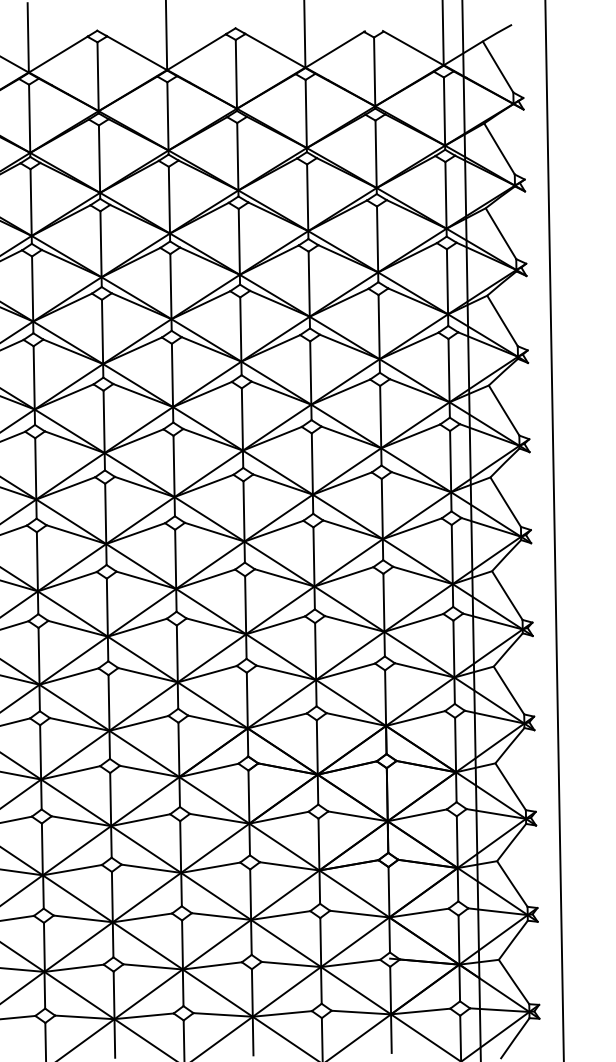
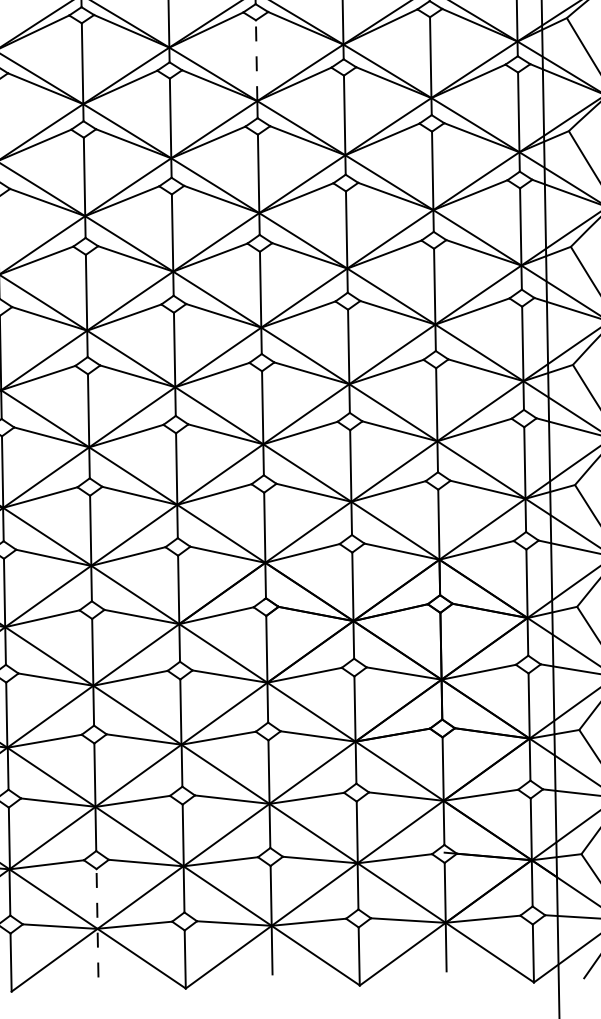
line: (240, 329) -> (256, 60), solid -> dashed
line: (114, 1014) -> (97, 922), solid -> dashed

